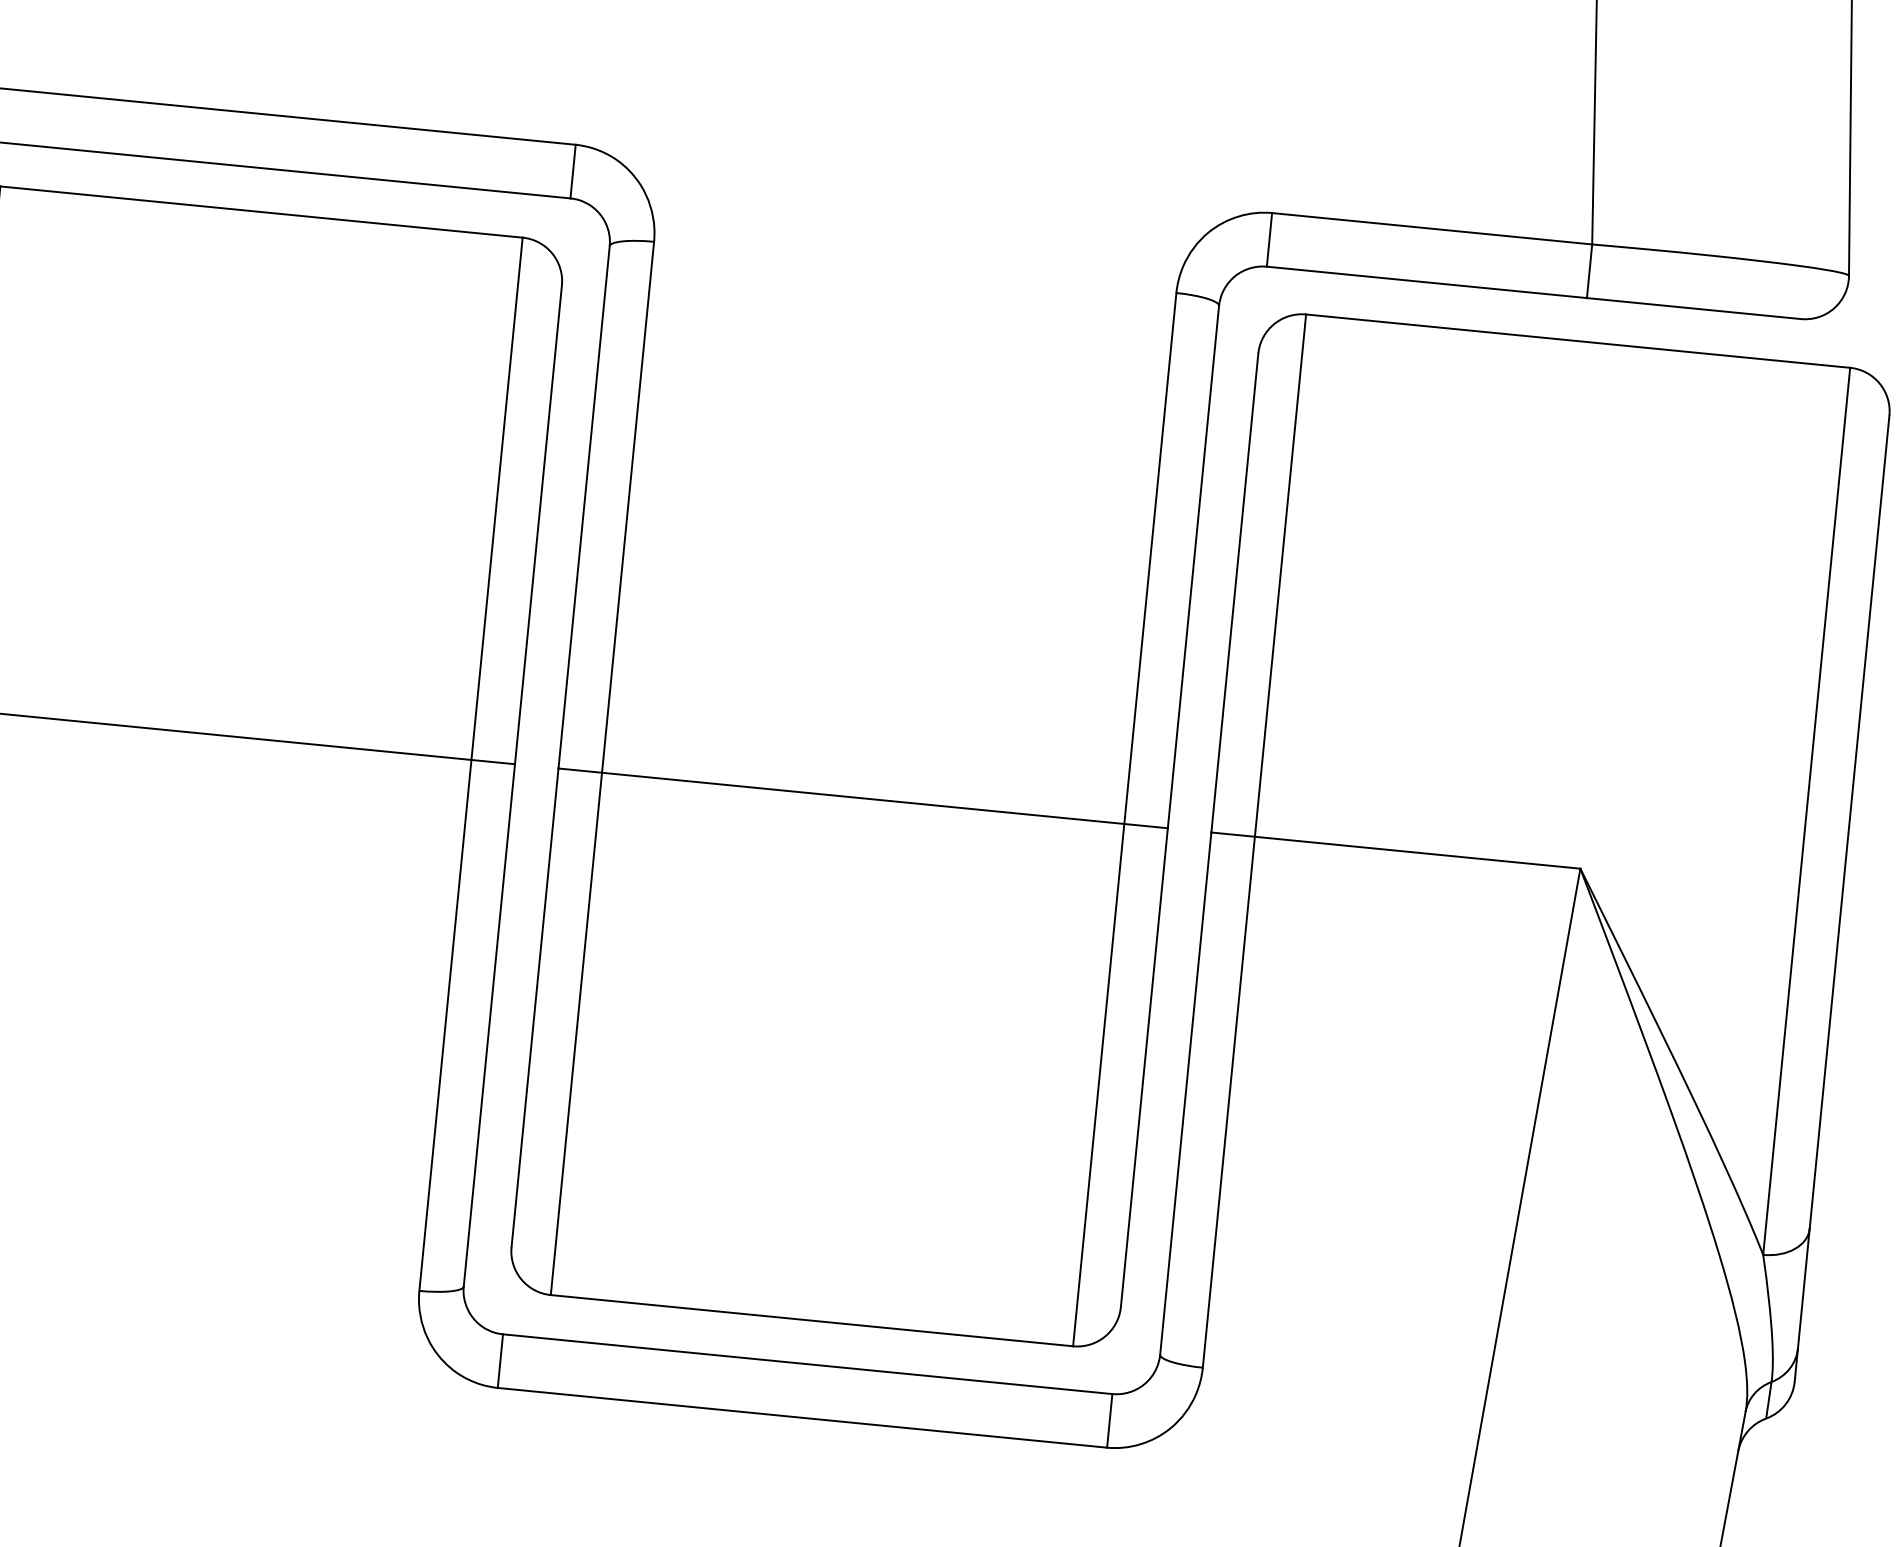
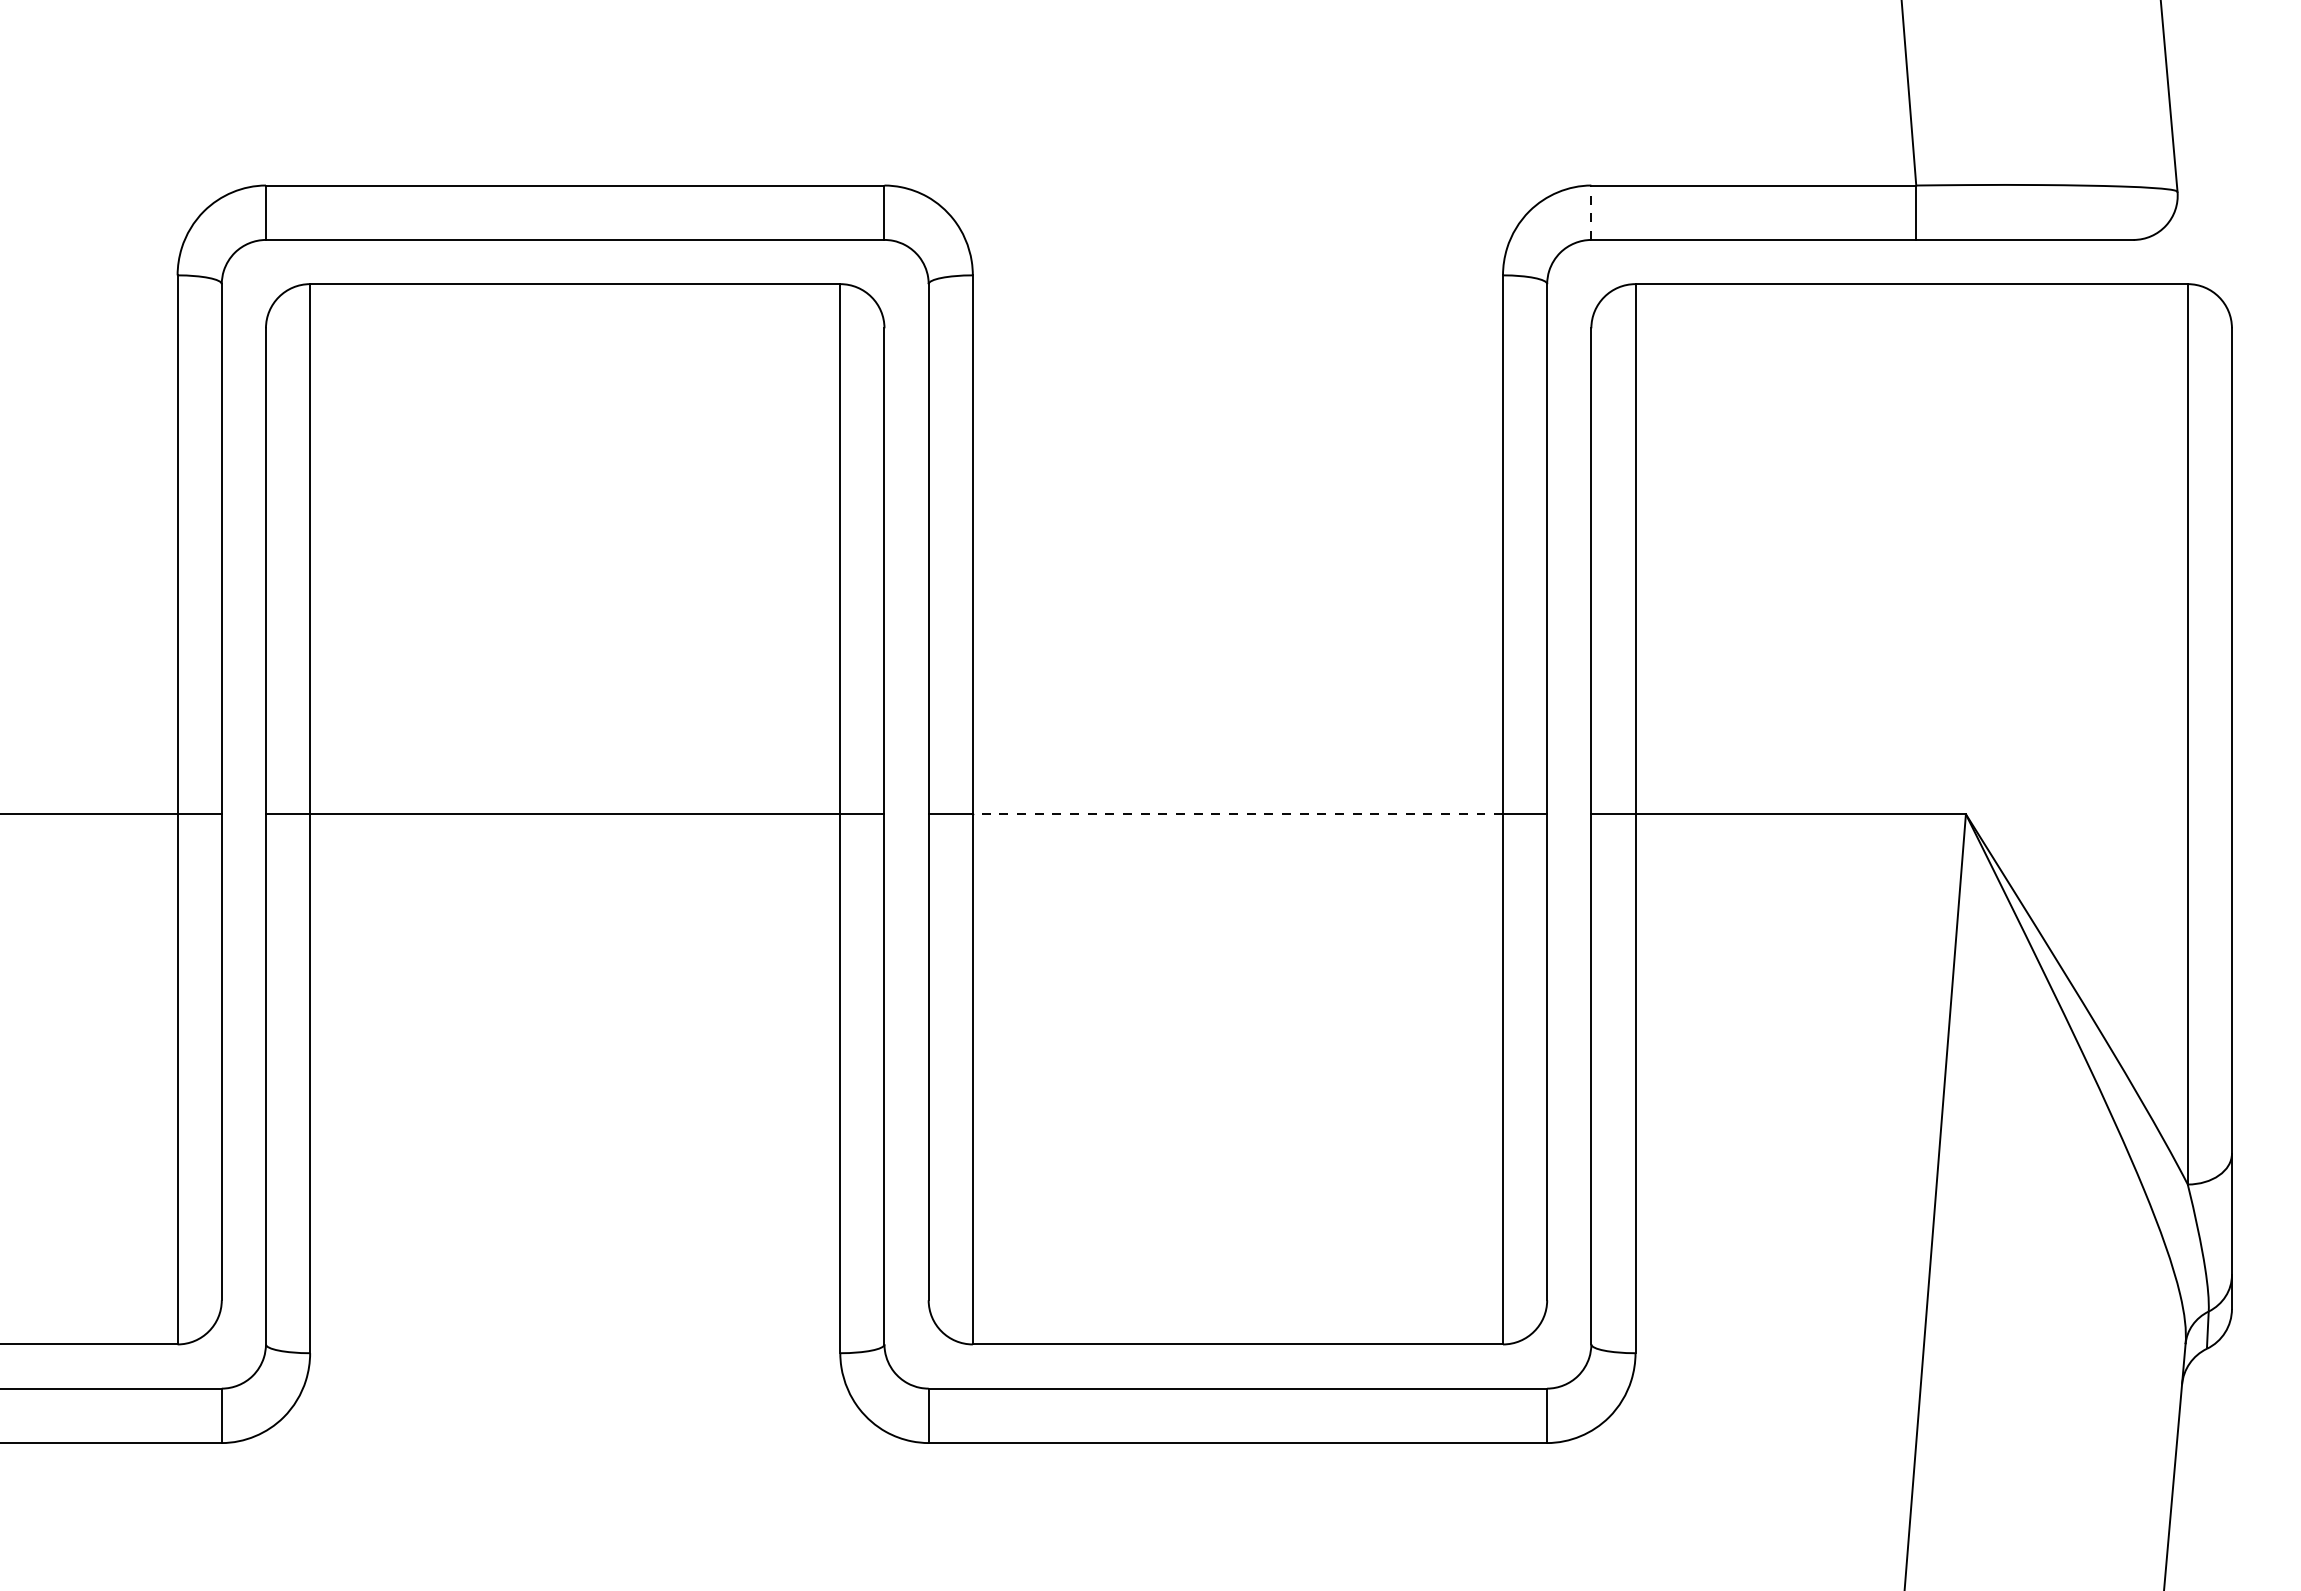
line: (1269, 239) -> (1591, 212), solid -> dashed
line: (862, 798) -> (1237, 814), solid -> dashed

